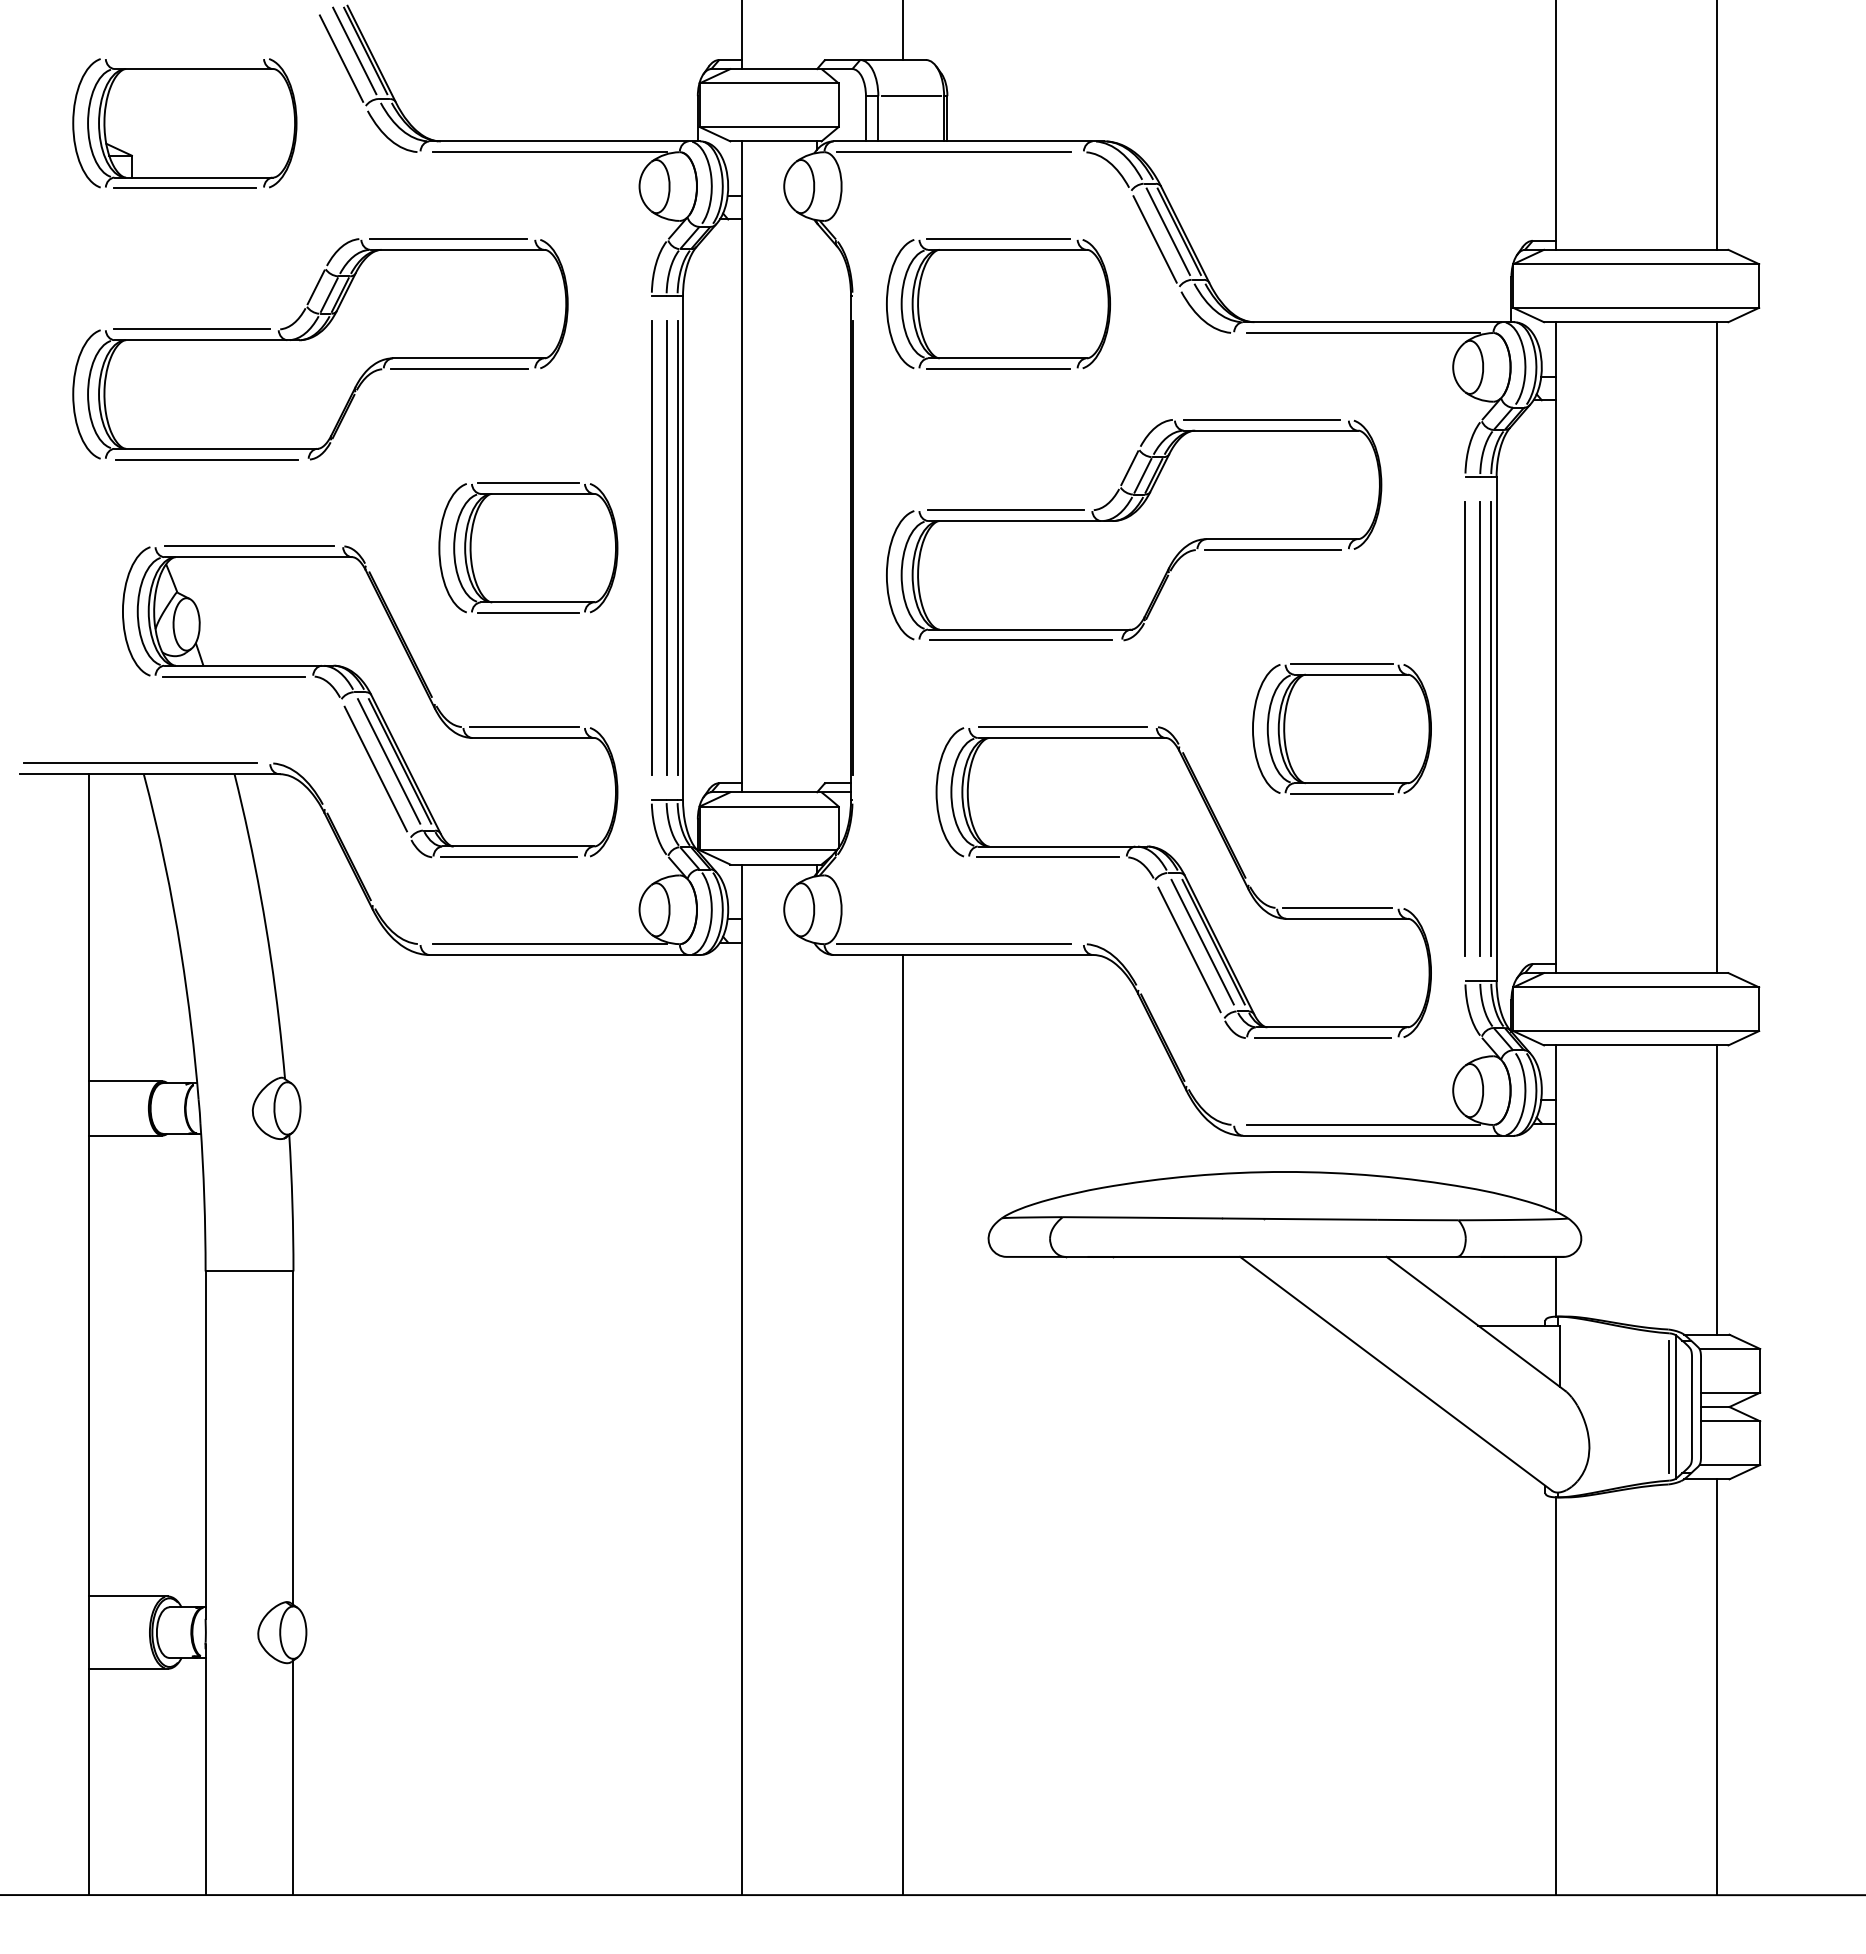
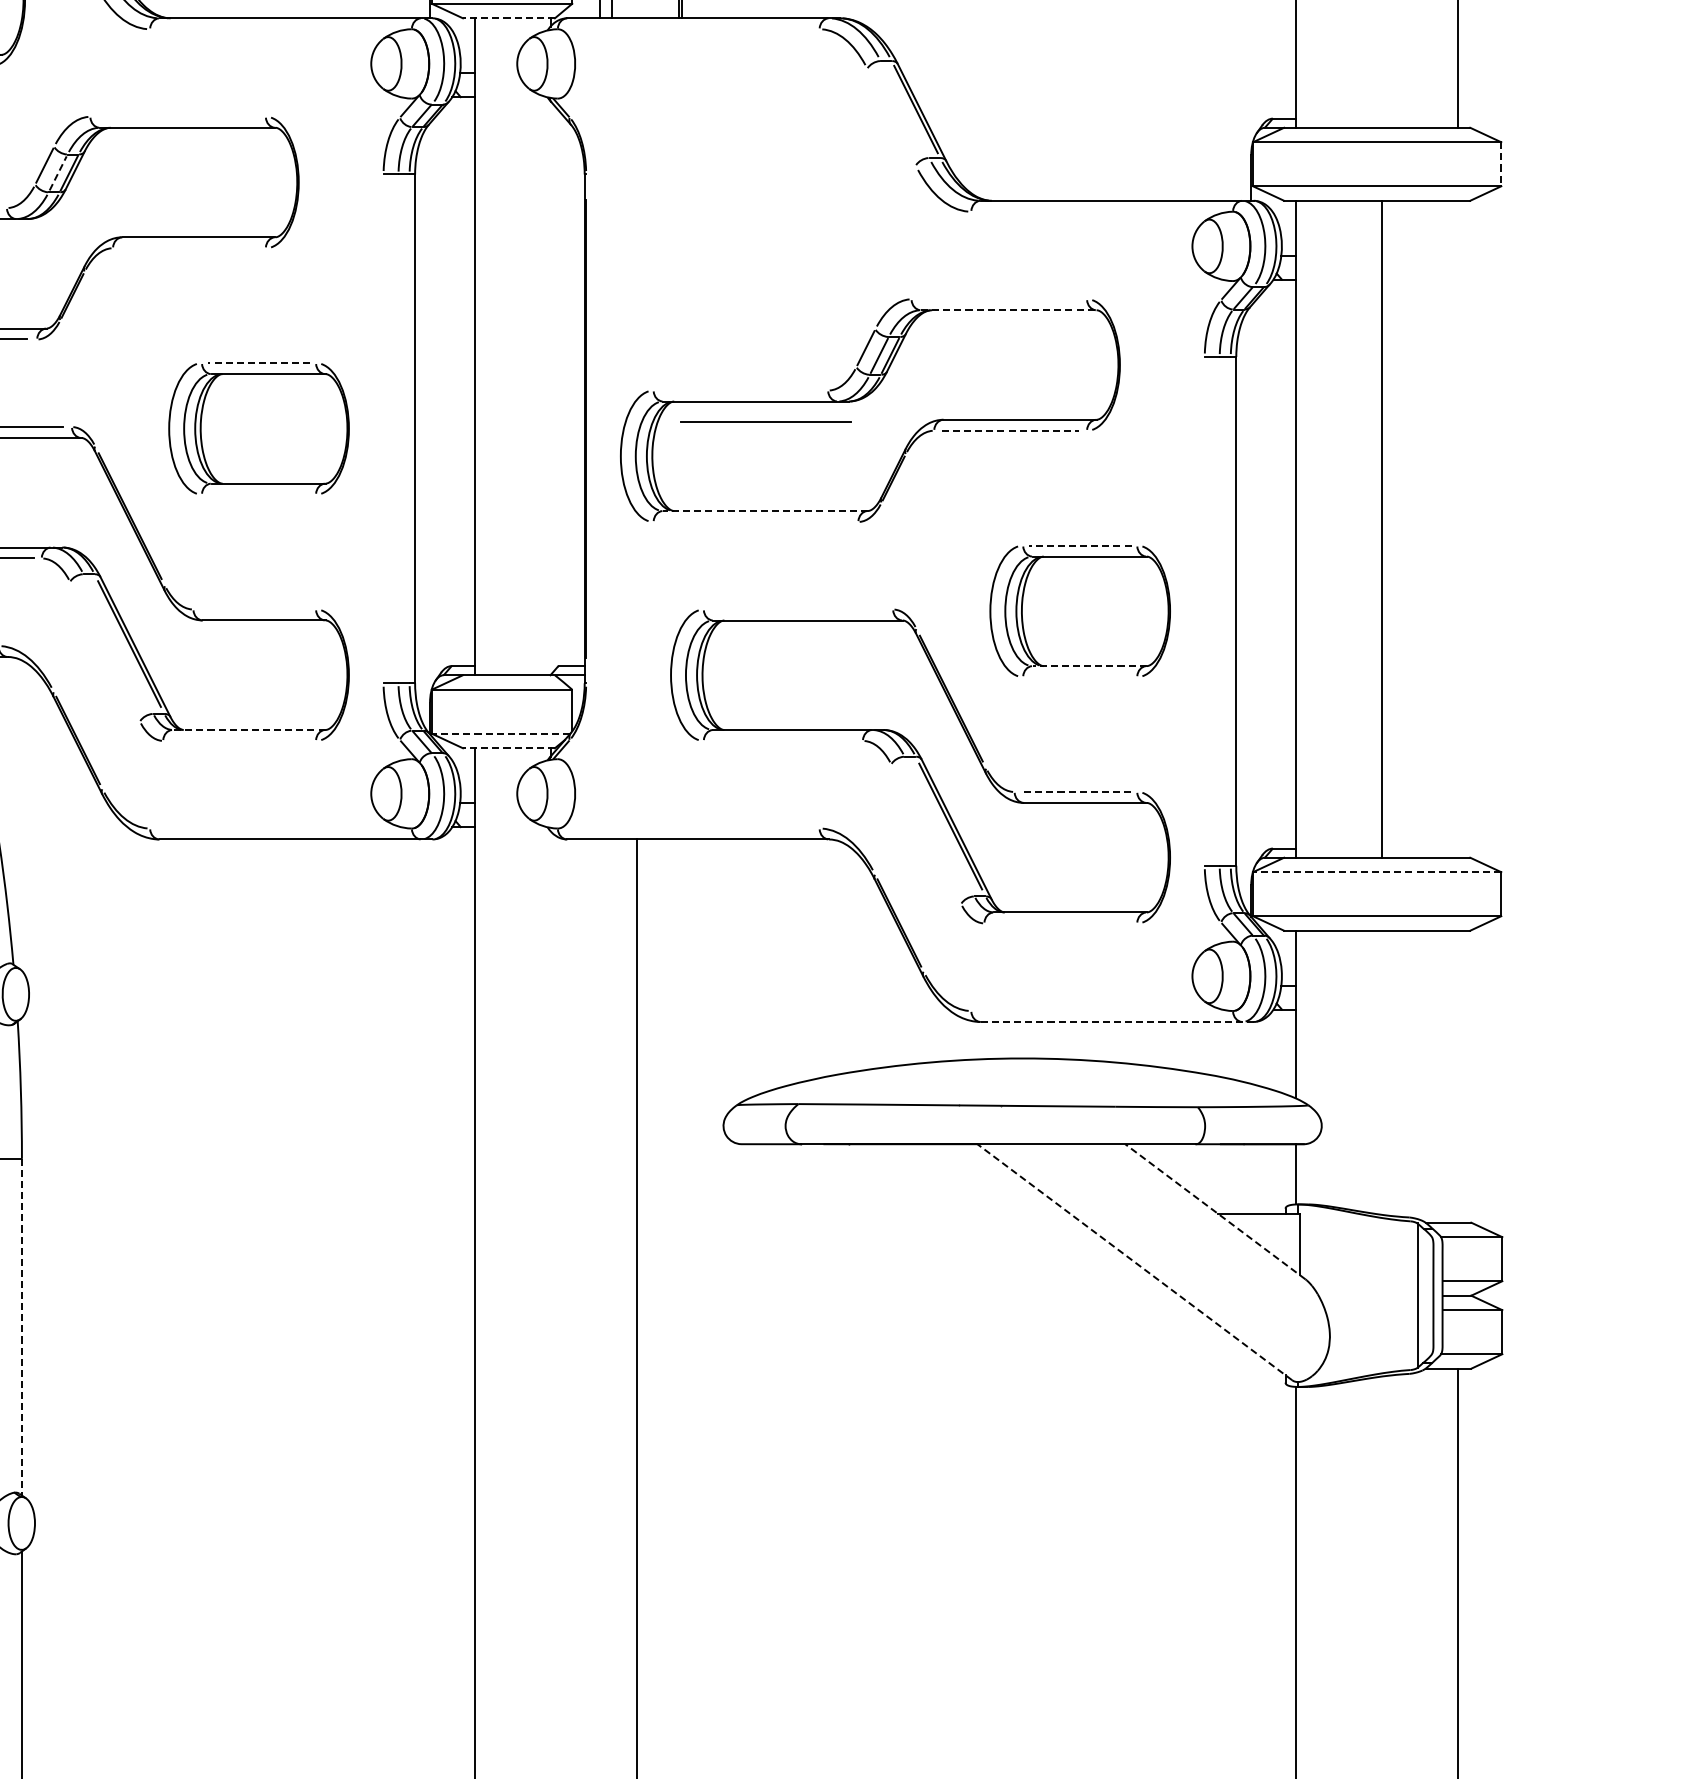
line: (775, 141) -> (508, 18), solid -> dashed
line: (549, 152) -> (280, 29), removed
line: (953, 152) -> (688, 29), removed
line: (1167, 231) -> (904, 109), removed
line: (448, 239) -> (178, 117), removed
line: (1154, 239) -> (890, 117), removed
line: (1759, 286) -> (1501, 164), solid -> dashed
line: (329, 295) -> (58, 173), solid -> dashed
part: (998, 303) -> (733, 181), removed
line: (1363, 333) -> (1101, 212), removed
line: (459, 369) -> (189, 248), removed
line: (1261, 419) -> (998, 299), removed
line: (1271, 430) -> (1009, 310), solid -> dashed
line: (528, 483) -> (259, 363), solid -> dashed
line: (1005, 510) -> (740, 390), removed
line: (651, 548) -> (383, 429), removed
line: (666, 548) -> (398, 429), removed
line: (677, 548) -> (409, 429), removed
line: (1273, 550) -> (1011, 431), solid -> dashed
line: (528, 613) -> (259, 494), removed
line: (1029, 629) -> (764, 510), solid -> dashed
line: (1020, 639) -> (755, 521), removed
line: (1716, 647) -> (1381, 529), moved
line: (1342, 663) -> (1080, 545), solid -> dashed
line: (1062, 726) -> (765, 421), moved
line: (523, 727) -> (254, 609), removed
line: (1465, 728) -> (1204, 610), removed
line: (1480, 728) -> (1220, 610), removed
line: (1491, 728) -> (1231, 610), removed
line: (388, 761) -> (117, 644), removed
line: (375, 768) -> (104, 651), removed
line: (1351, 783) -> (1089, 666), solid -> dashed
line: (1341, 794) -> (1079, 677), removed
line: (518, 846) -> (249, 729), solid -> dashed
line: (768, 850) -> (501, 734), solid -> dashed
line: (509, 857) -> (239, 741), removed
line: (1047, 857) -> (782, 741), removed
line: (775, 864) -> (508, 748), solid -> dashed
line: (1337, 907) -> (1075, 791), solid -> dashed
line: (1202, 941) -> (939, 825), removed
line: (549, 944) -> (280, 828), removed
line: (953, 944) -> (688, 828), removed
line: (1189, 949) -> (926, 833), removed
line: (1636, 987) -> (1377, 872), solid -> dashed
line: (1322, 1038) -> (1060, 923), removed
line: (1363, 1124) -> (1101, 1010), removed
line: (1379, 1135) -> (1118, 1021), solid -> dashed
line: (1716, 1189) -> (1458, 1076), removed
line: (1475, 1323) -> (1214, 1211), solid -> dashed
line: (1396, 1373) -> (1135, 1261), solid -> dashed
line: (1669, 1406) -> (1410, 1295), removed
line: (293, 1438) -> (21, 1327), solid -> dashed

